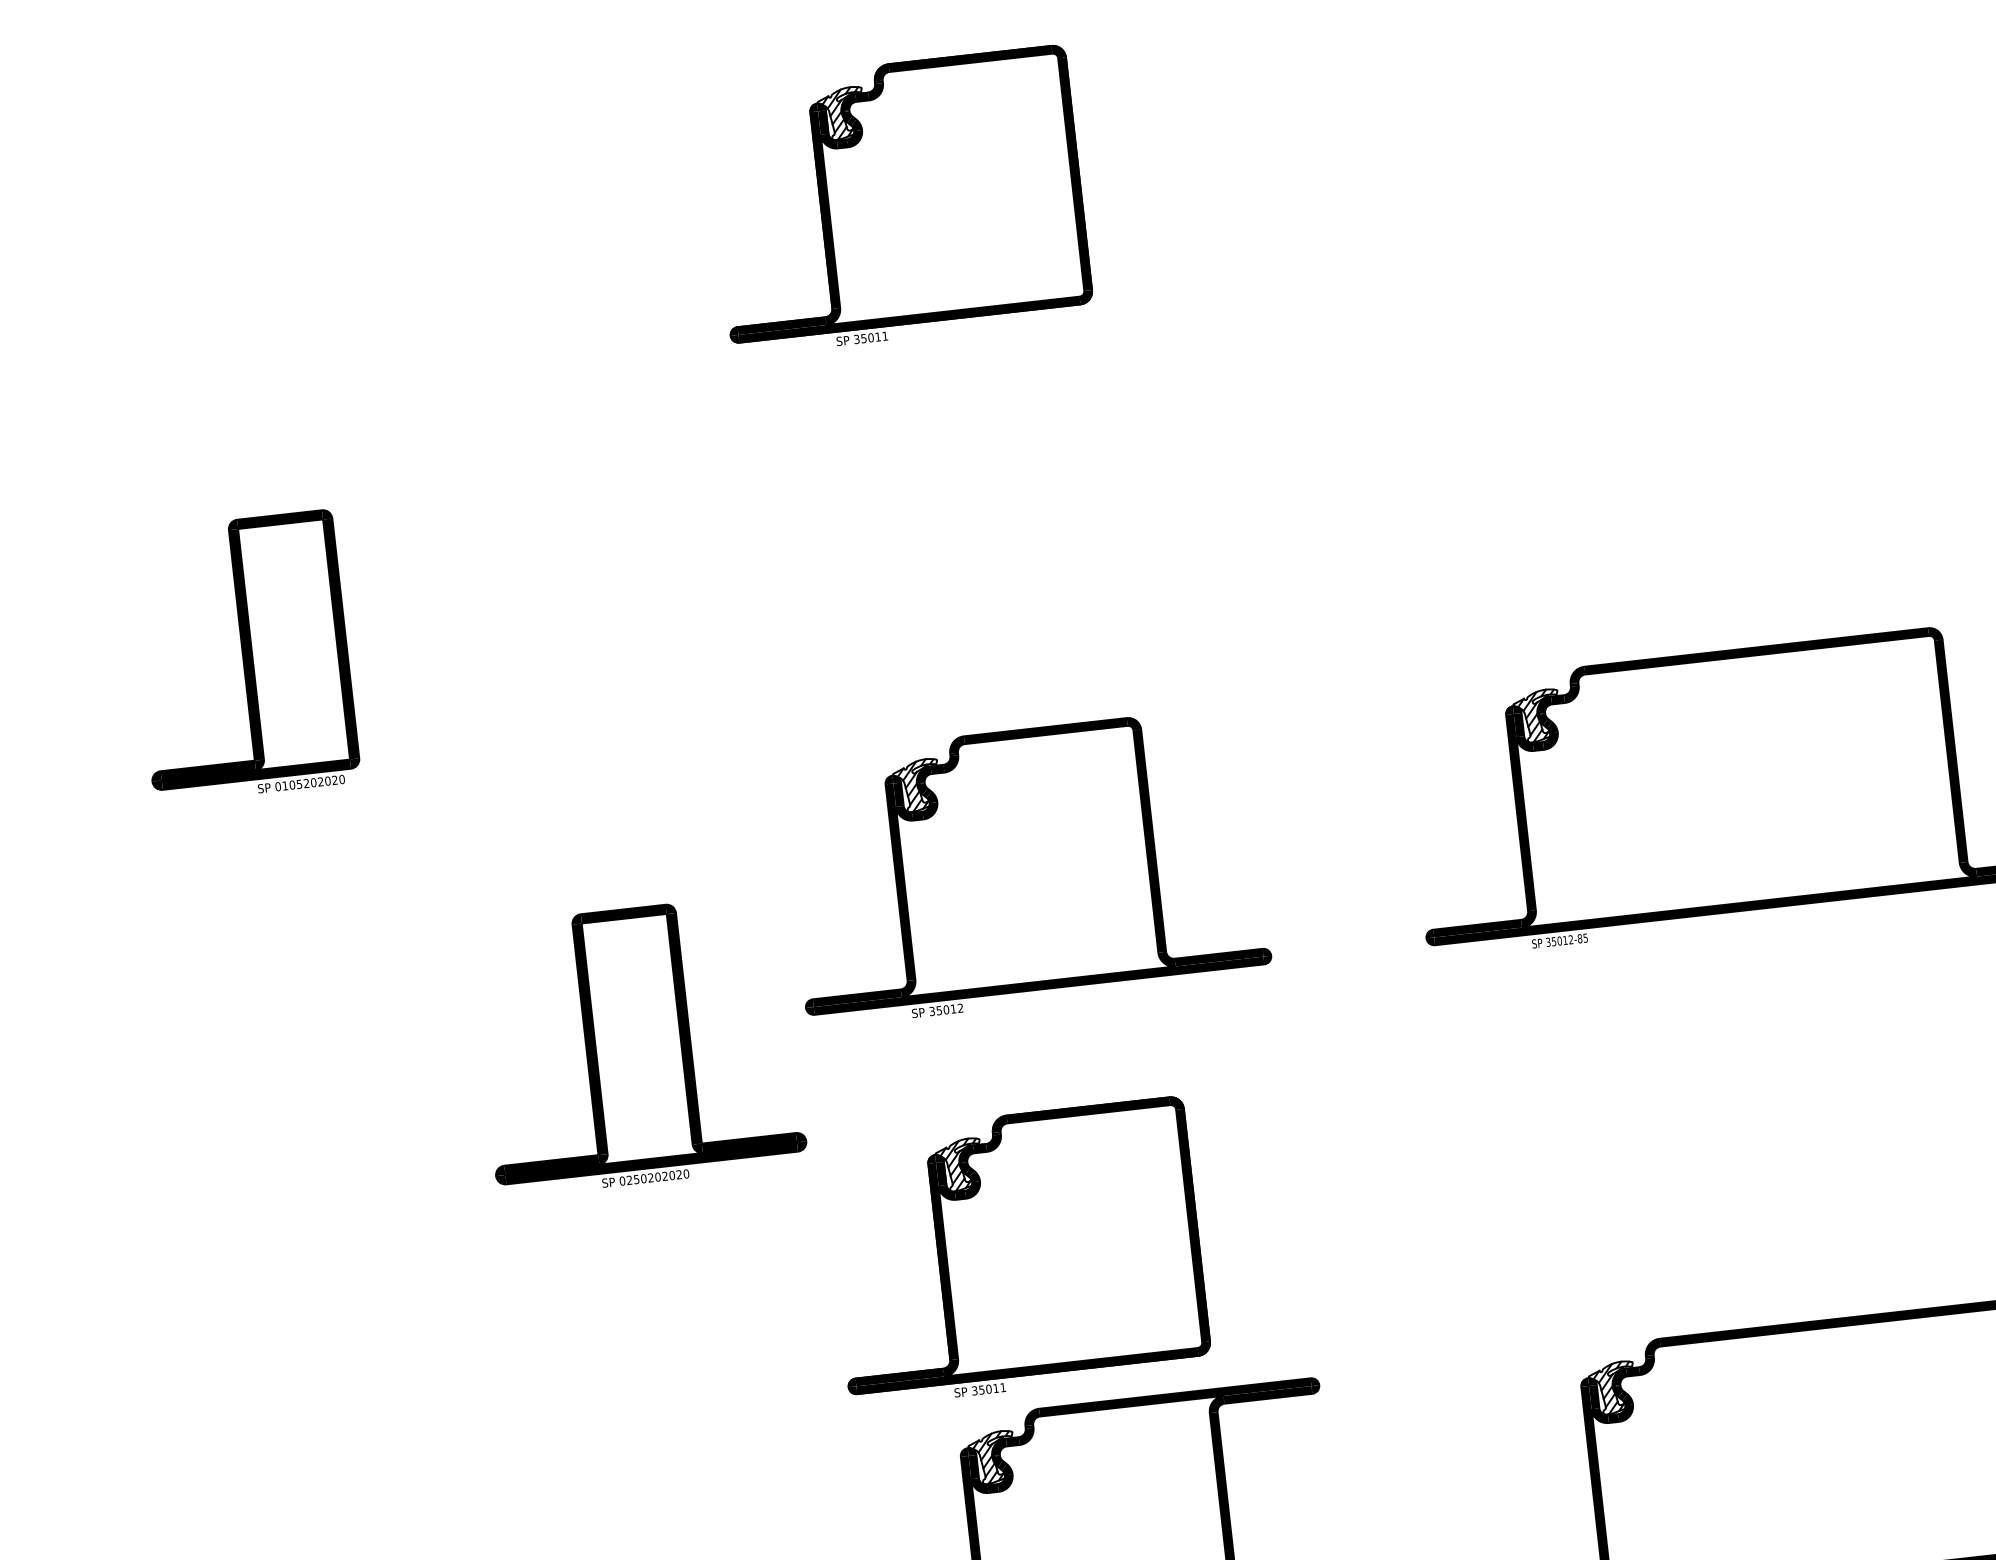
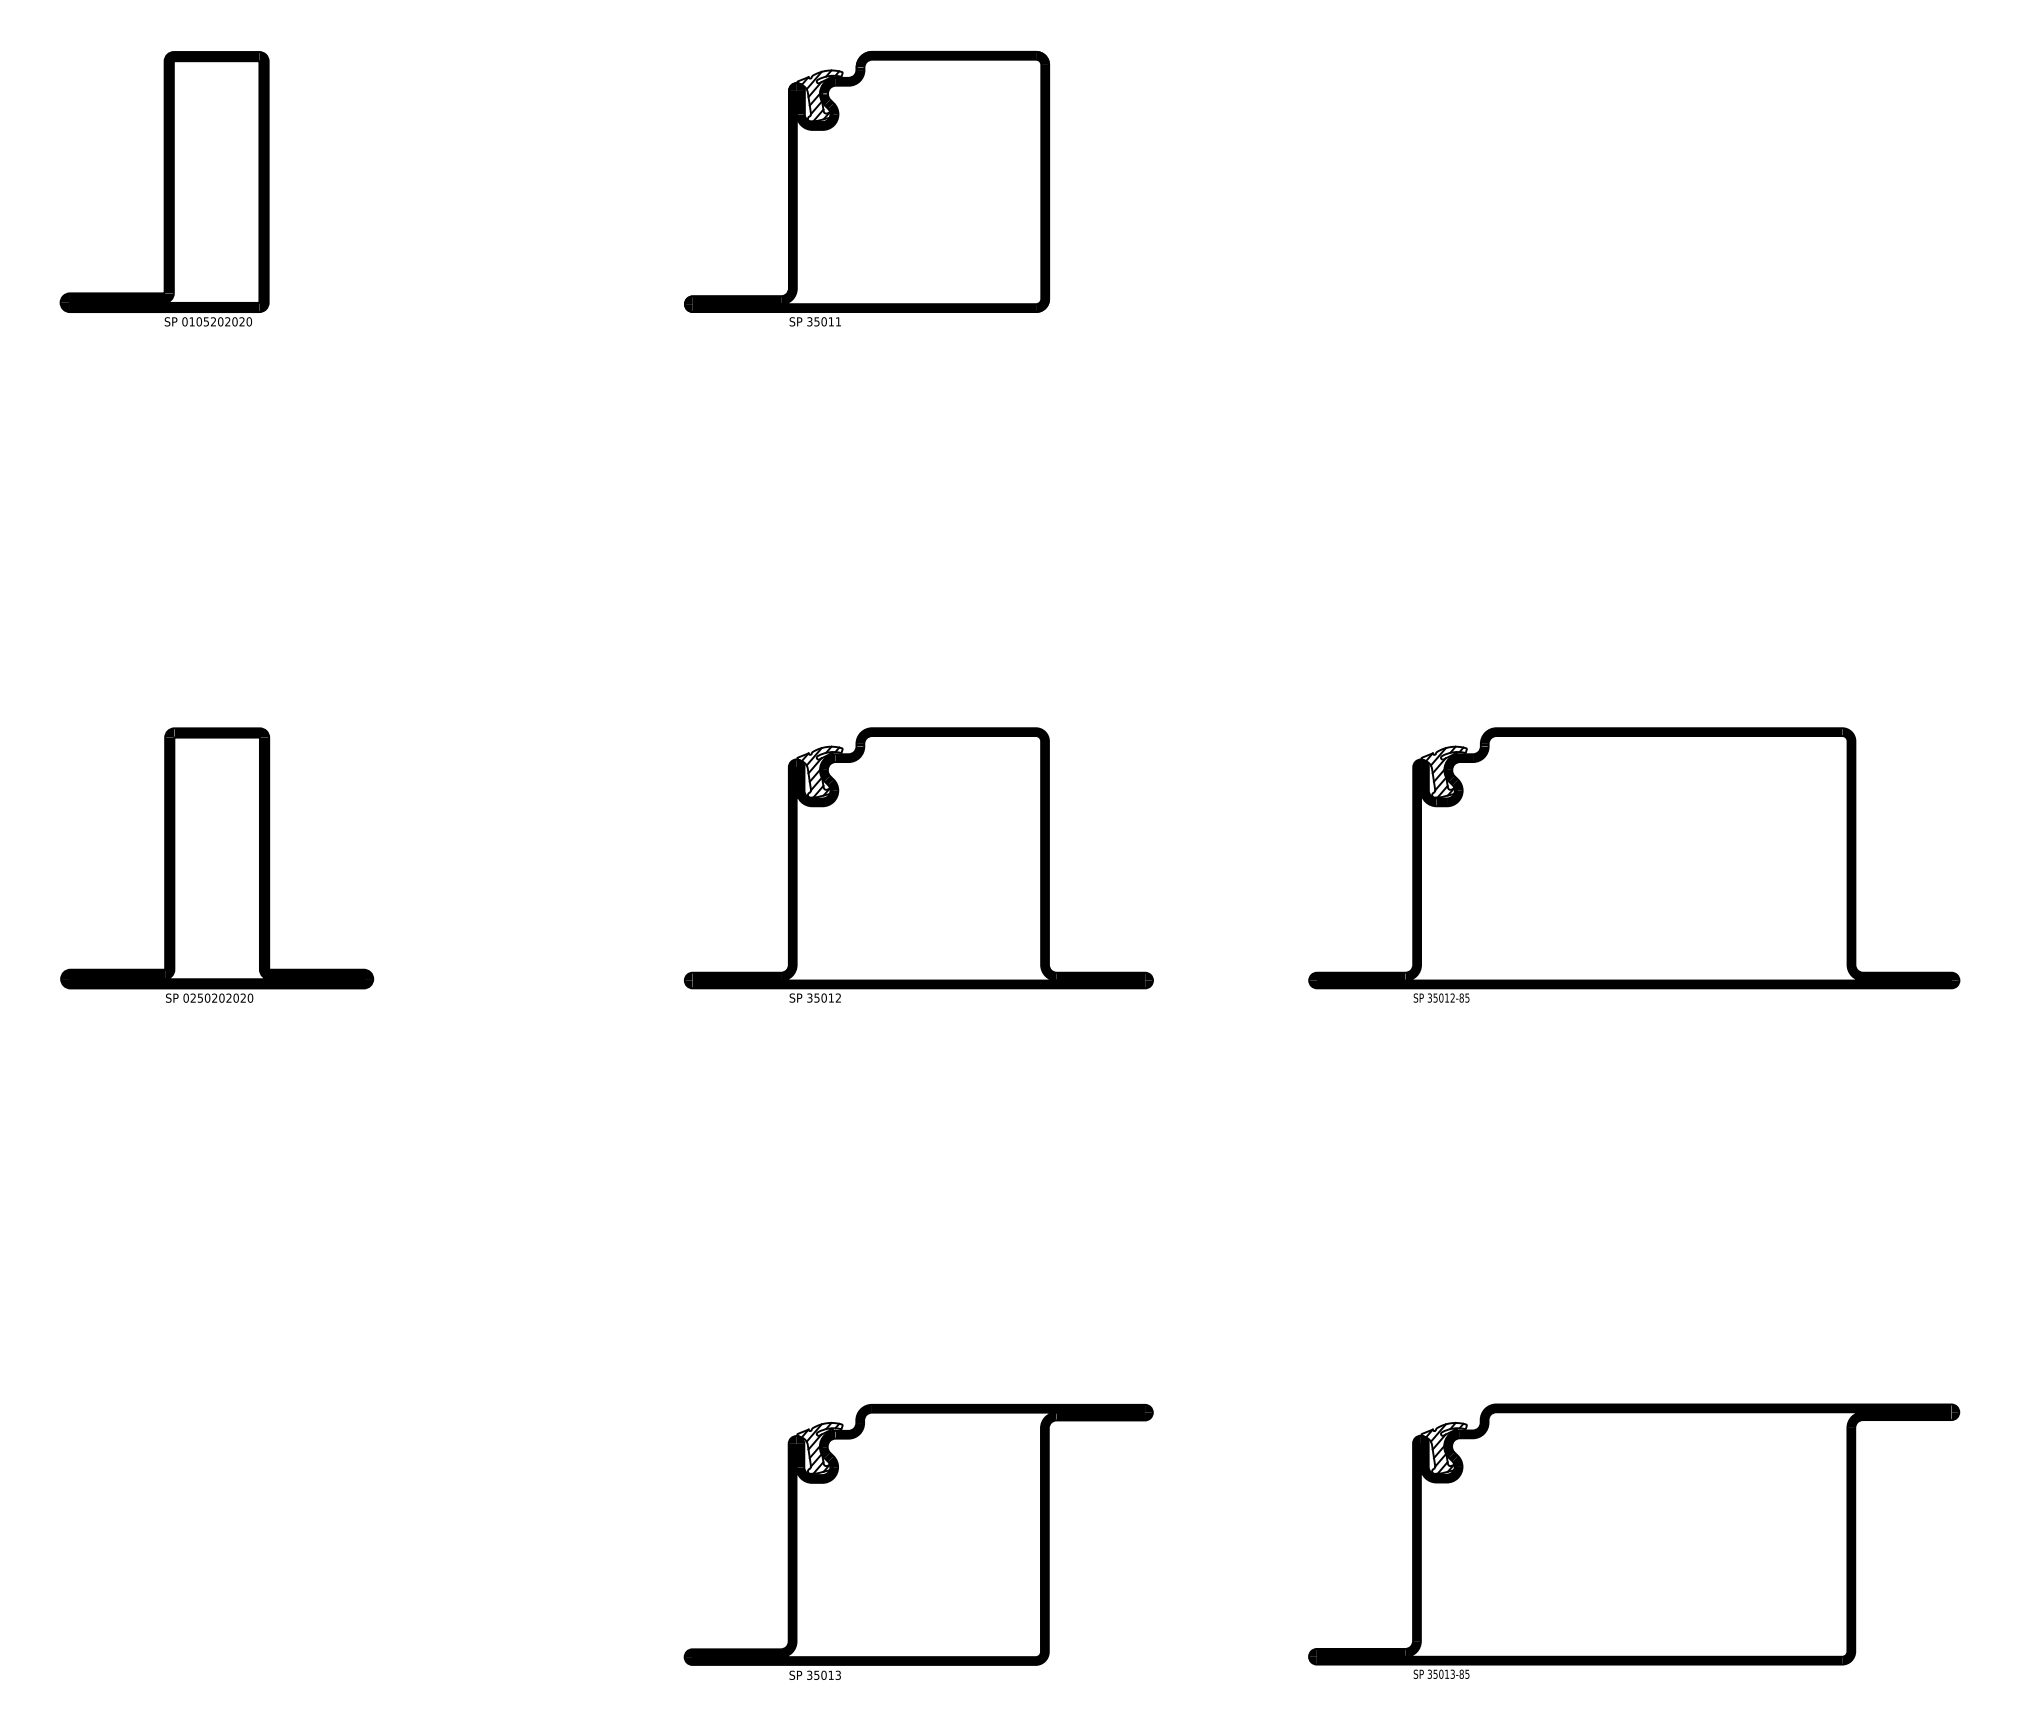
part: (242, 656) -> (164, 188), moved
part: (638, 1044) -> (217, 864), moved
part: (1017, 1251) -> (867, 1246), removed

